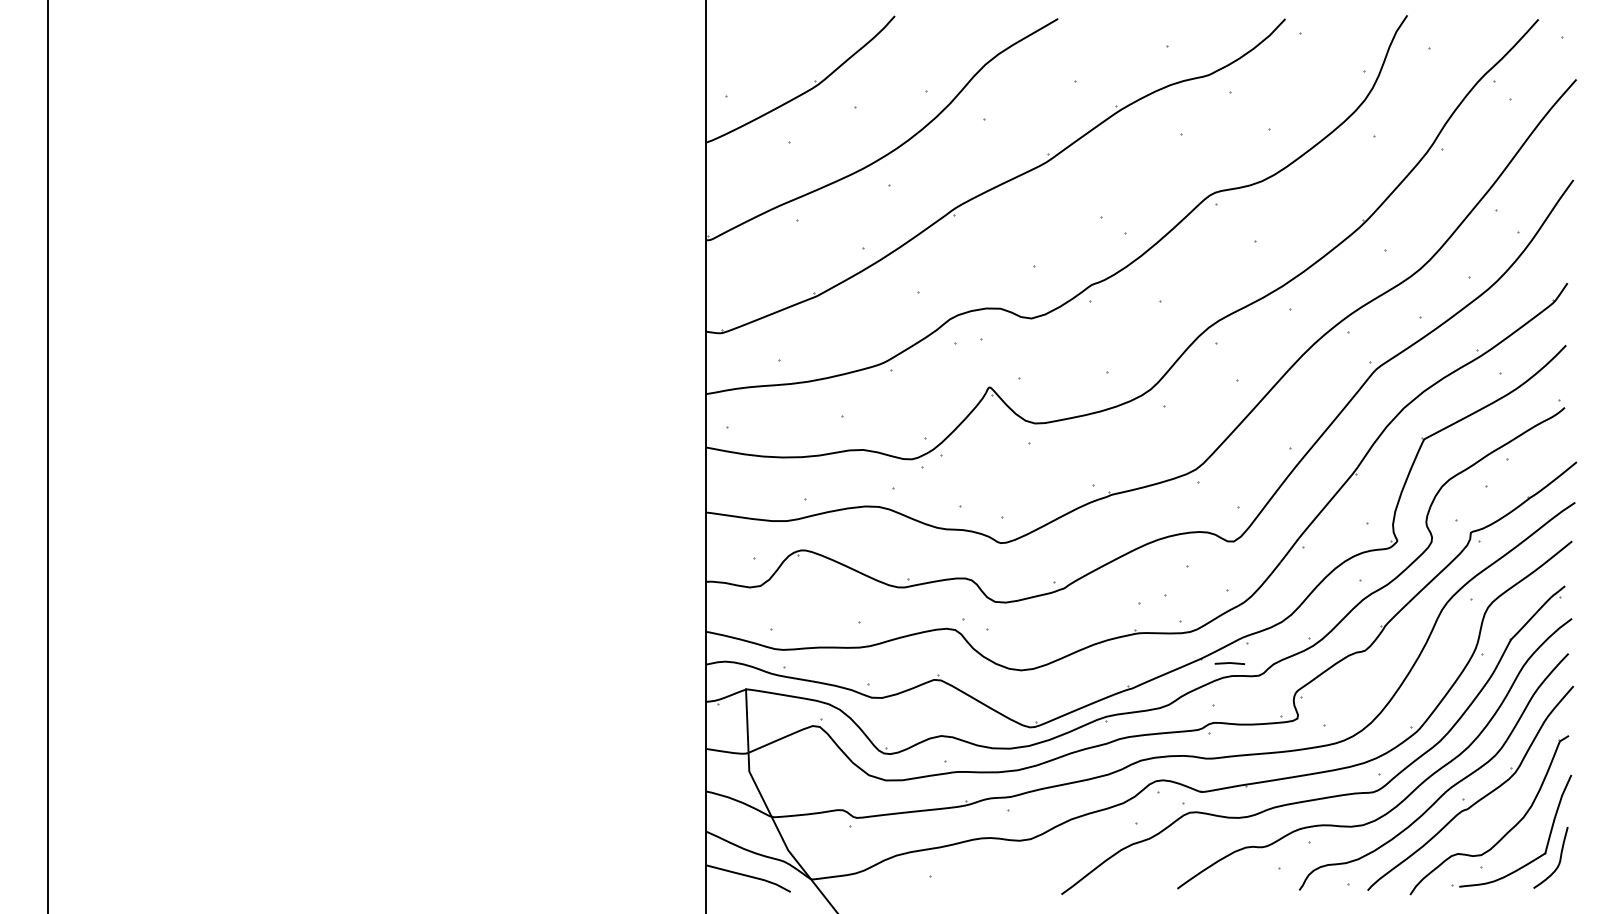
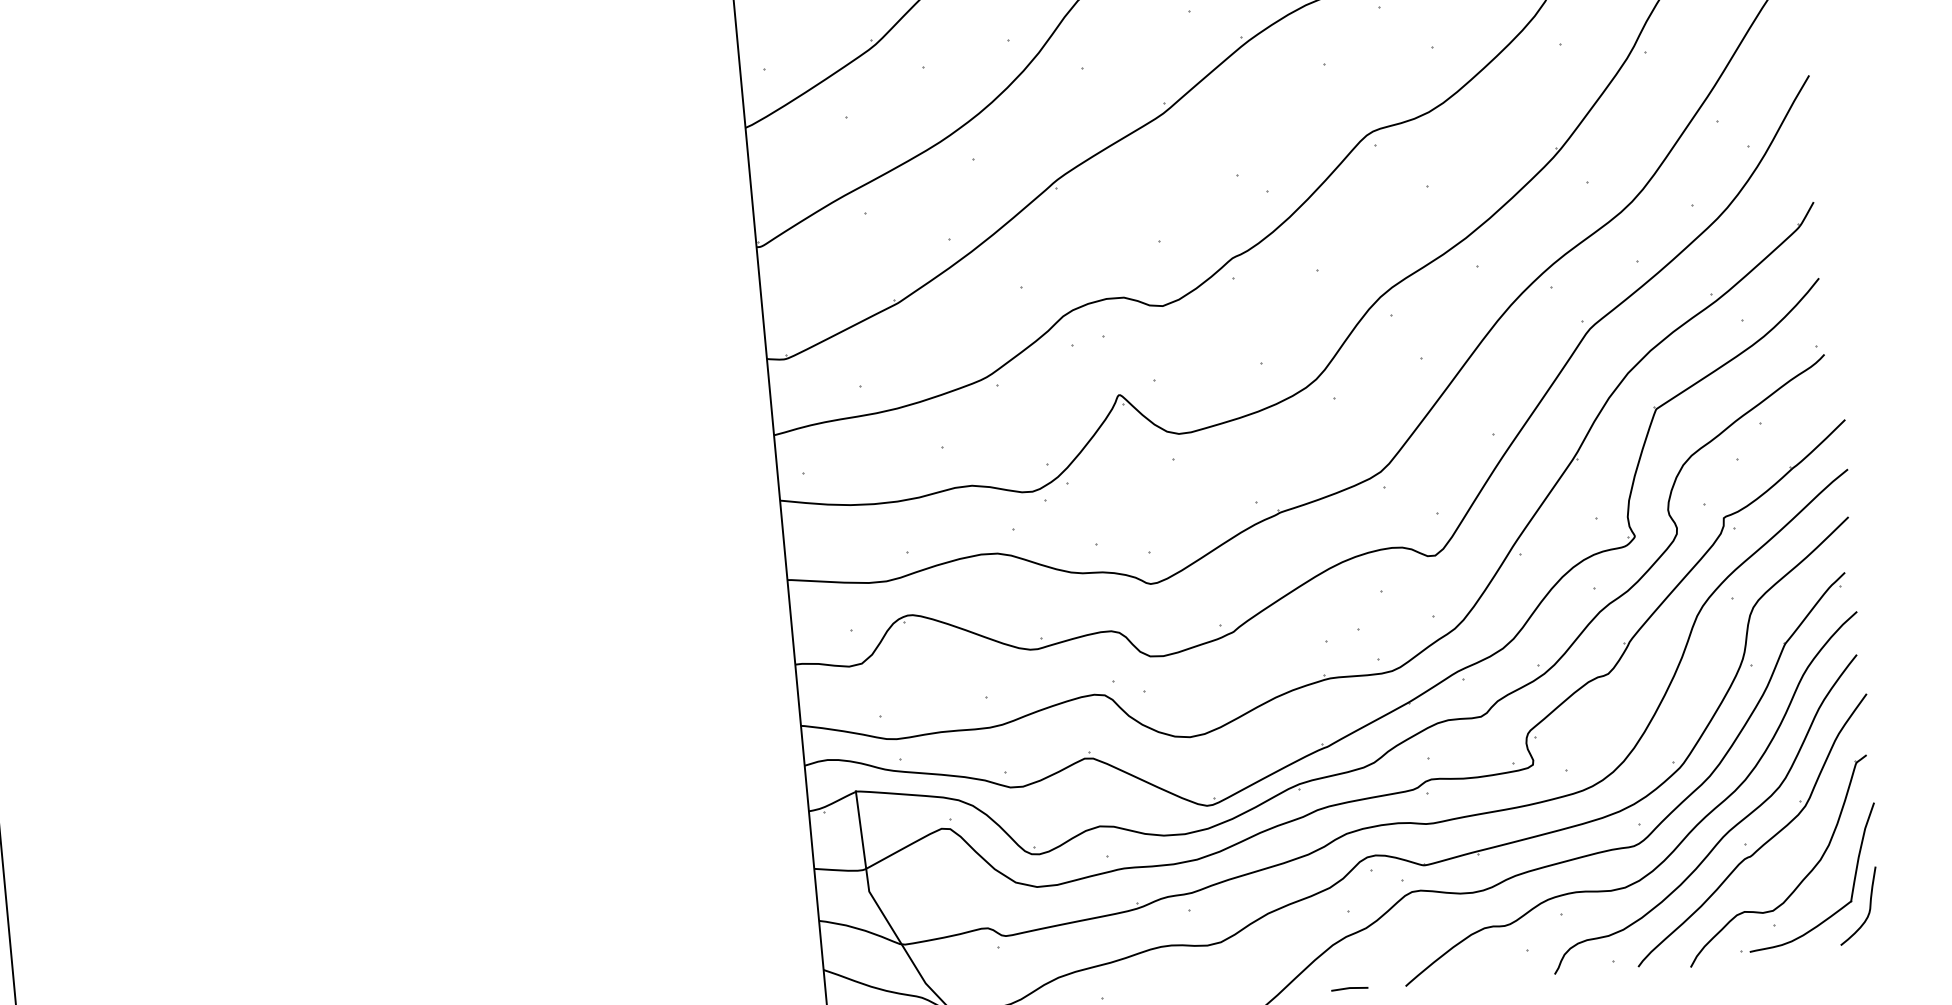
line: (1229, 663) -> (1349, 988), moved

